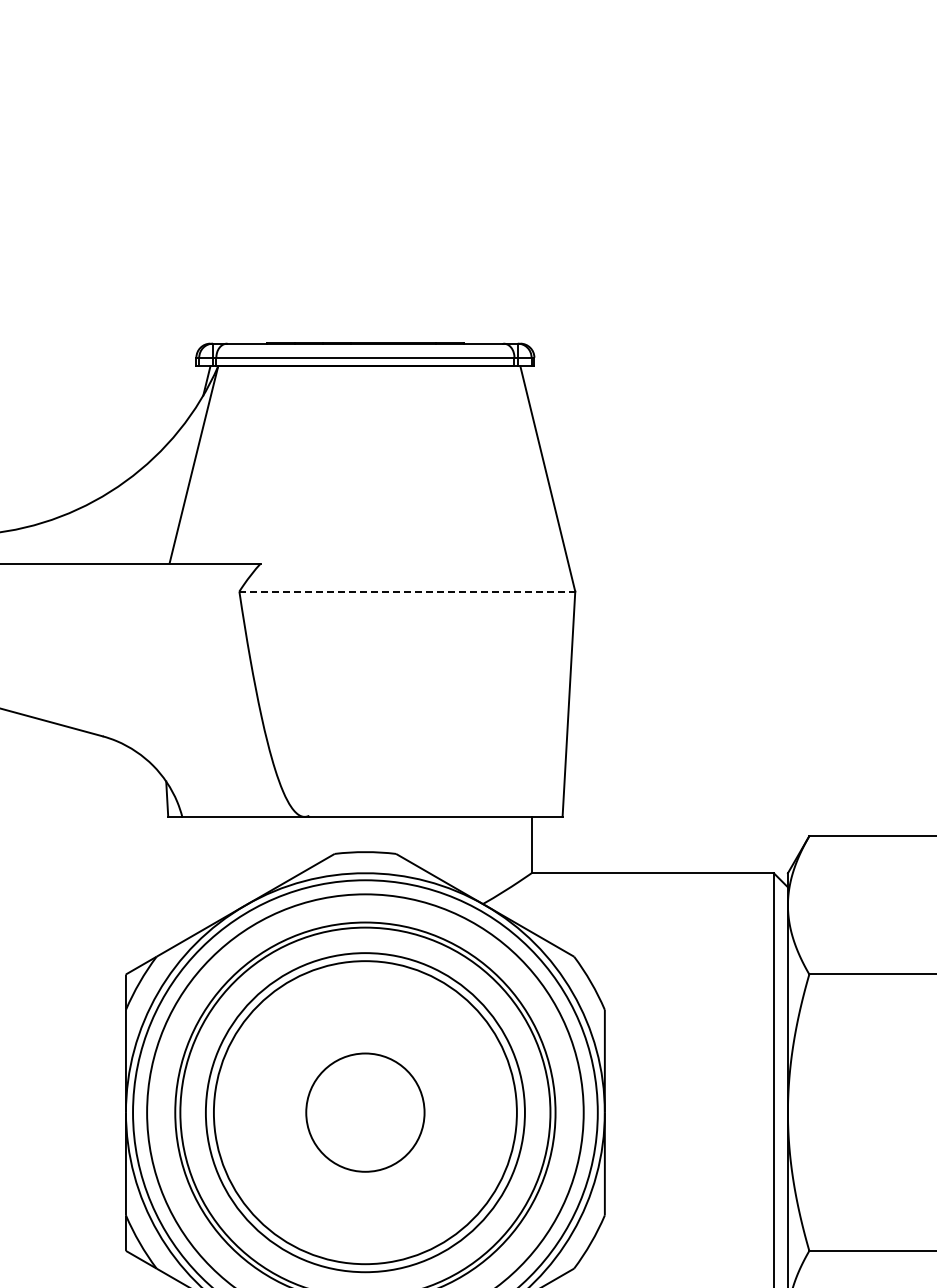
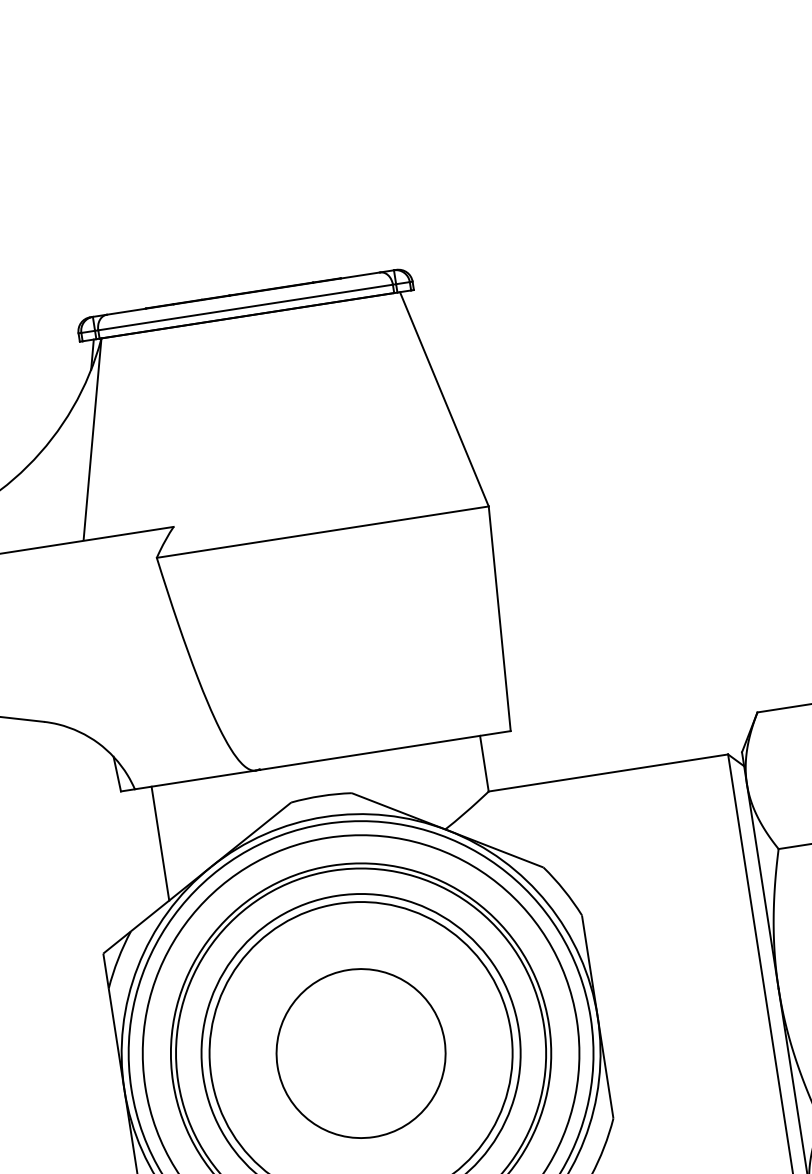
line: (407, 591) -> (322, 532), dashed -> solid
line: (199, 874) -> (160, 843), added
circle: (364, 1112) -> (360, 1053), size x1.43

